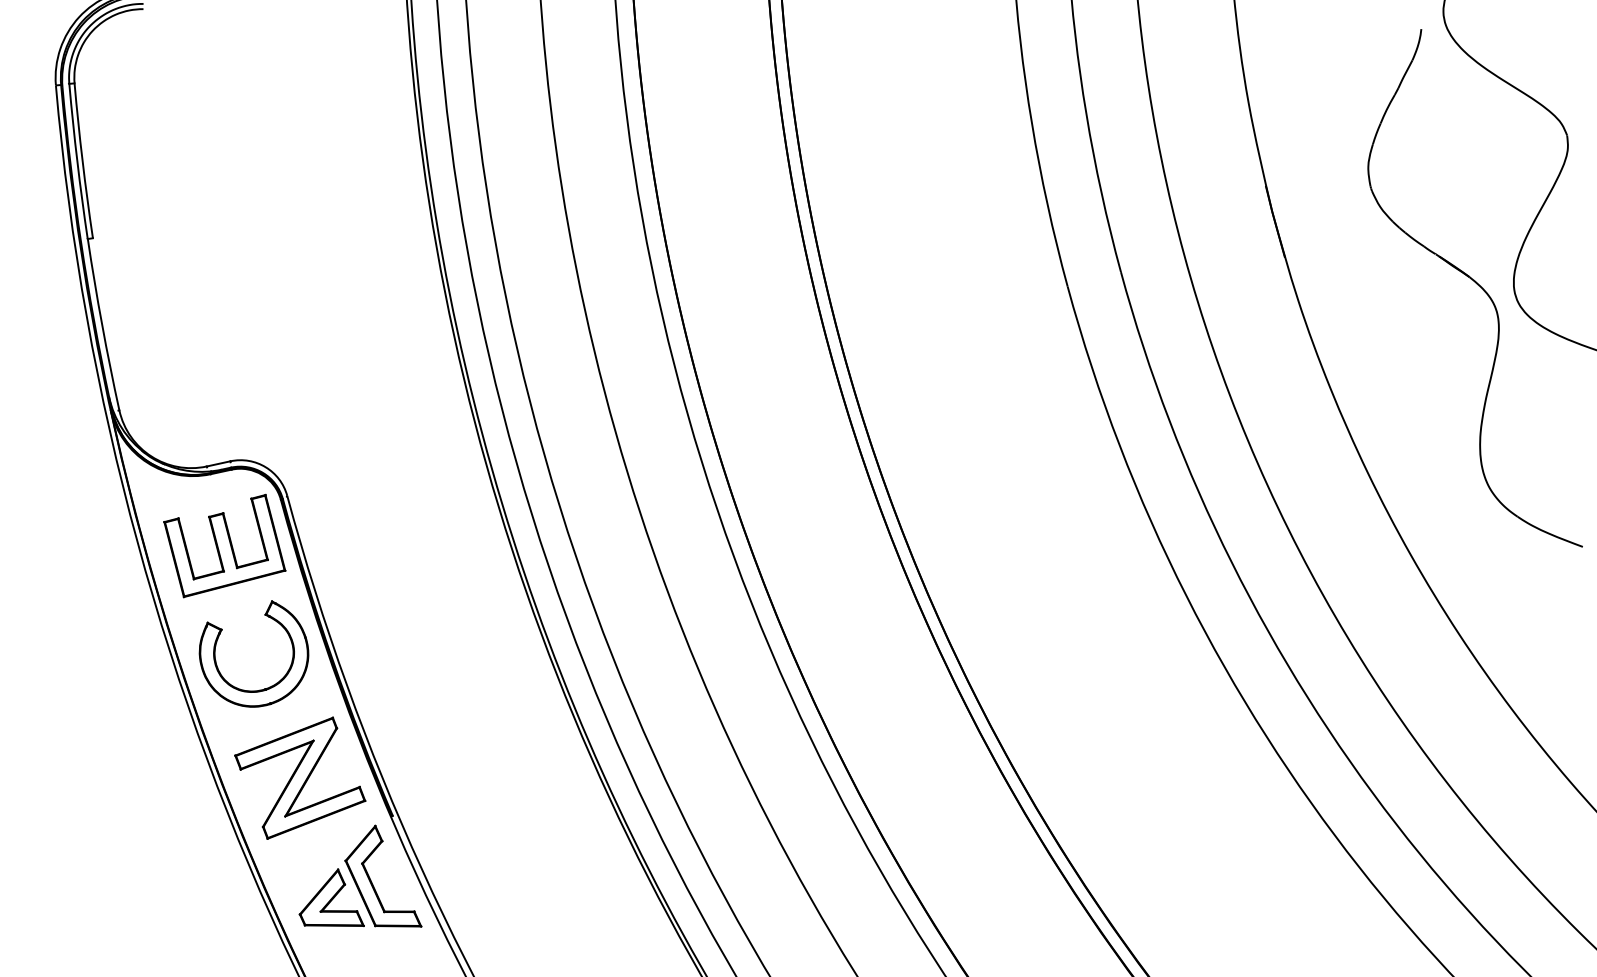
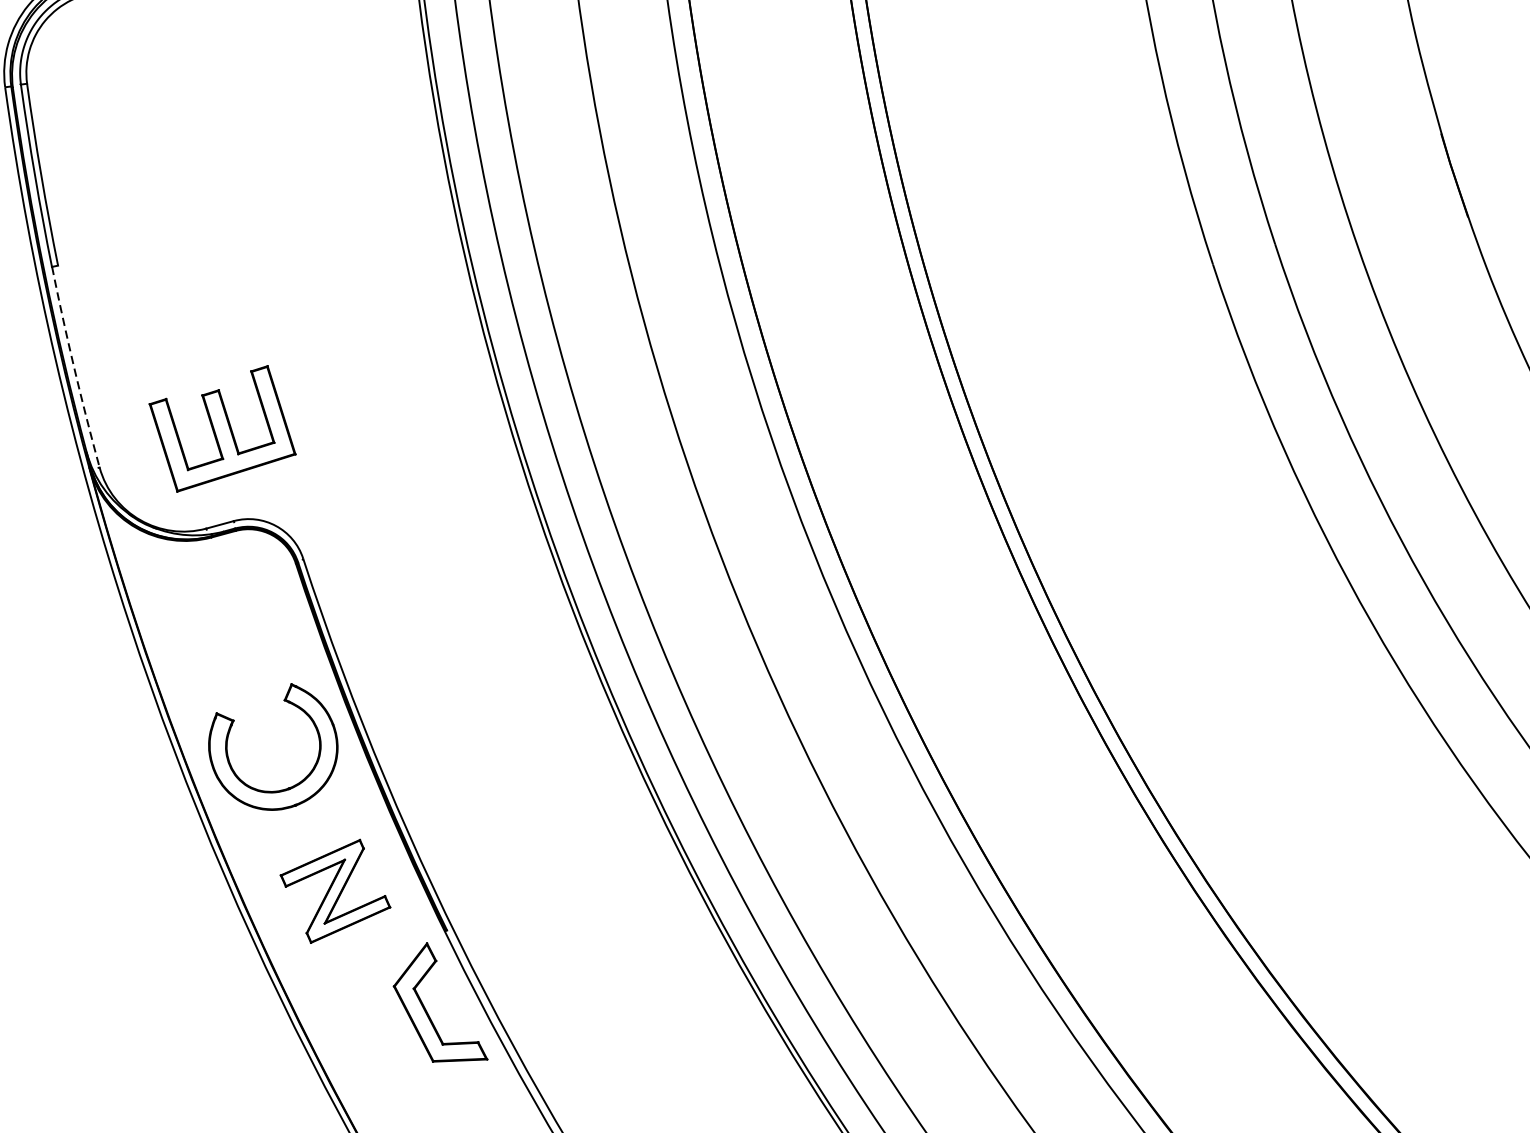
arc: (102, 324) -> (74, 367), solid -> dashed
part: (224, 545) -> (222, 428), moved
part: (300, 777) -> (335, 890), size x0.7
part: (331, 897) -> (379, 1030), removed

